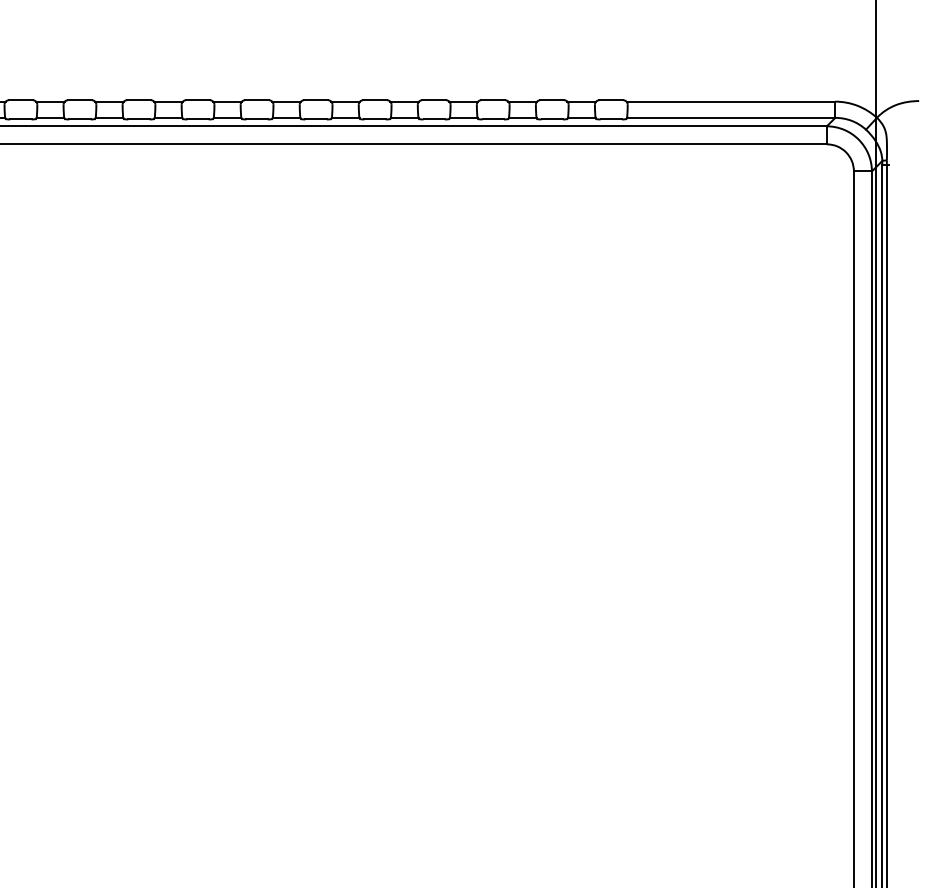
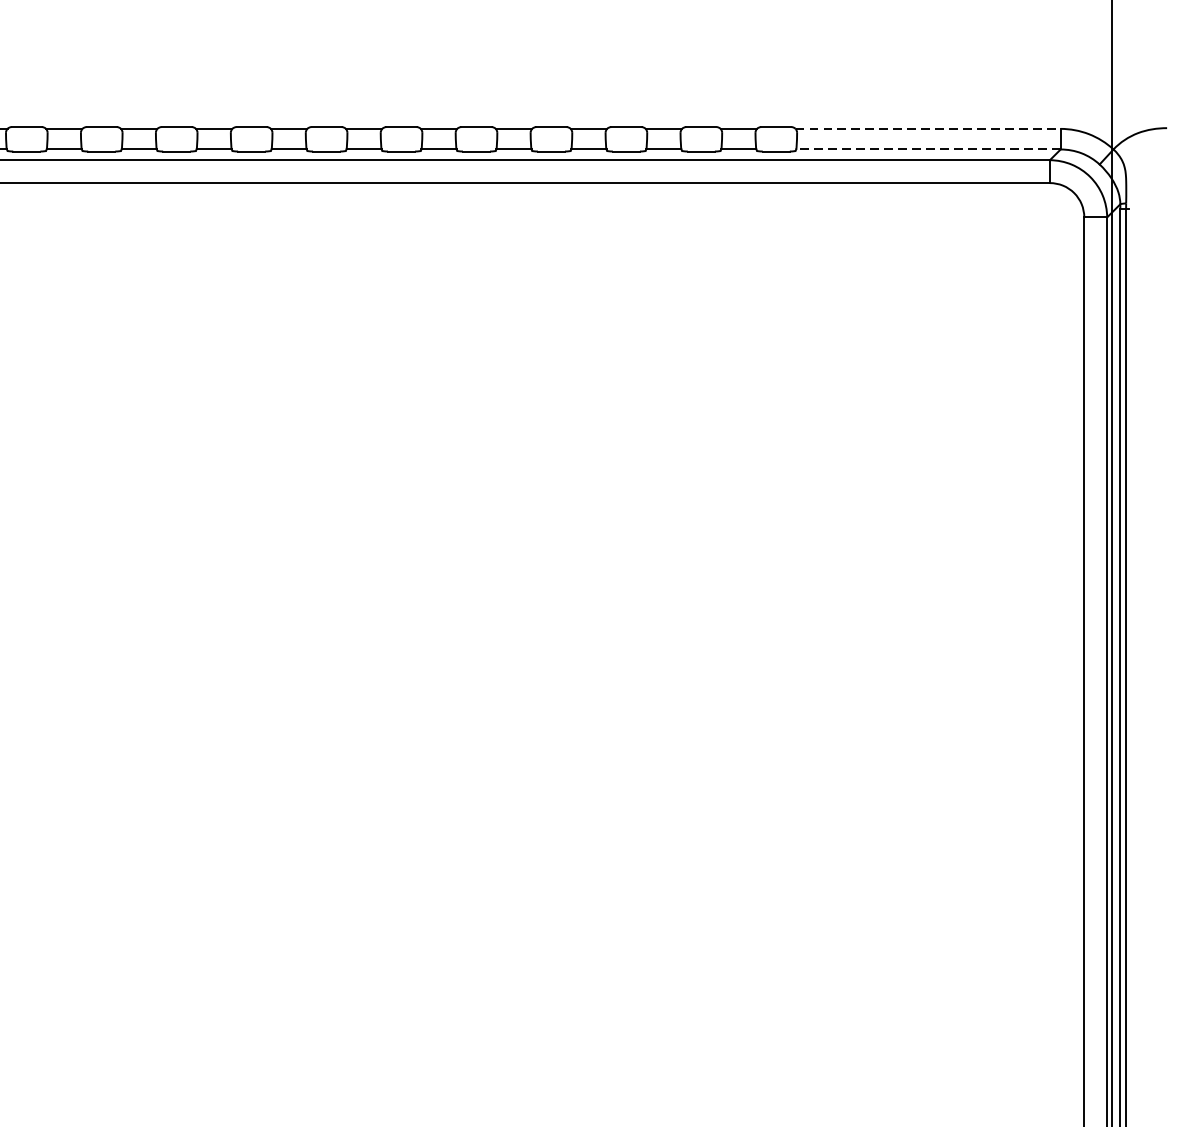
line: (731, 101) -> (928, 128), solid -> dashed
line: (730, 117) -> (927, 149), solid -> dashed

